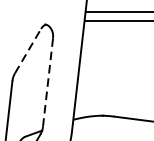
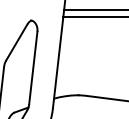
line: (28, 50) -> (17, 41), dashed -> solid
line: (48, 83) -> (33, 68), dashed -> solid

